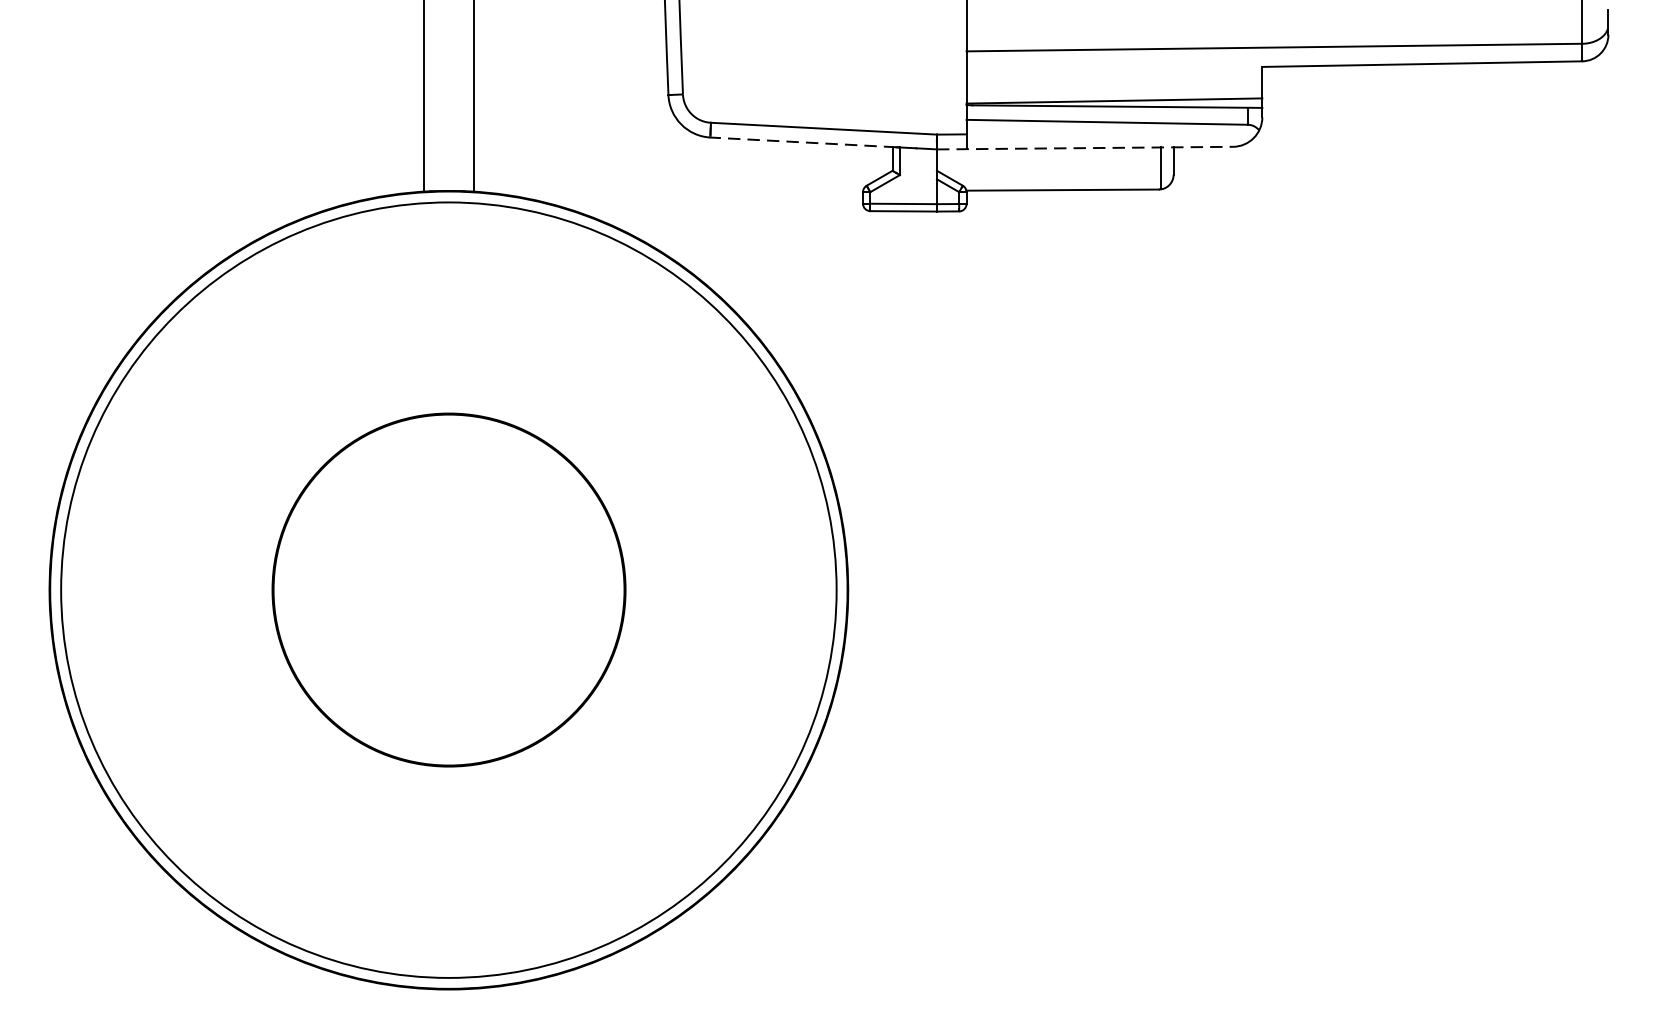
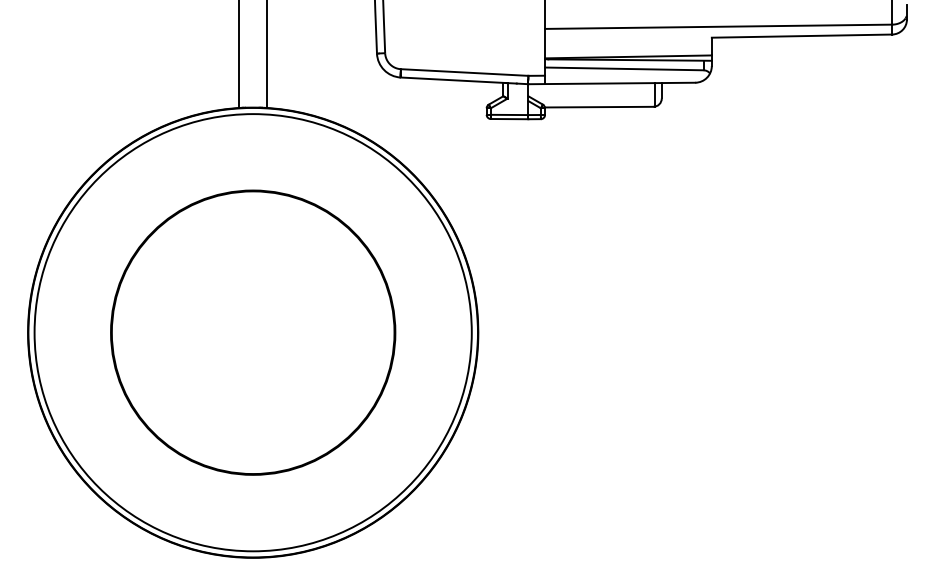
line: (802, 142) -> (452, 80), dashed -> solid
line: (1086, 148) -> (612, 83), dashed -> solid
circle: (449, 589) -> (253, 332), size x1.43

